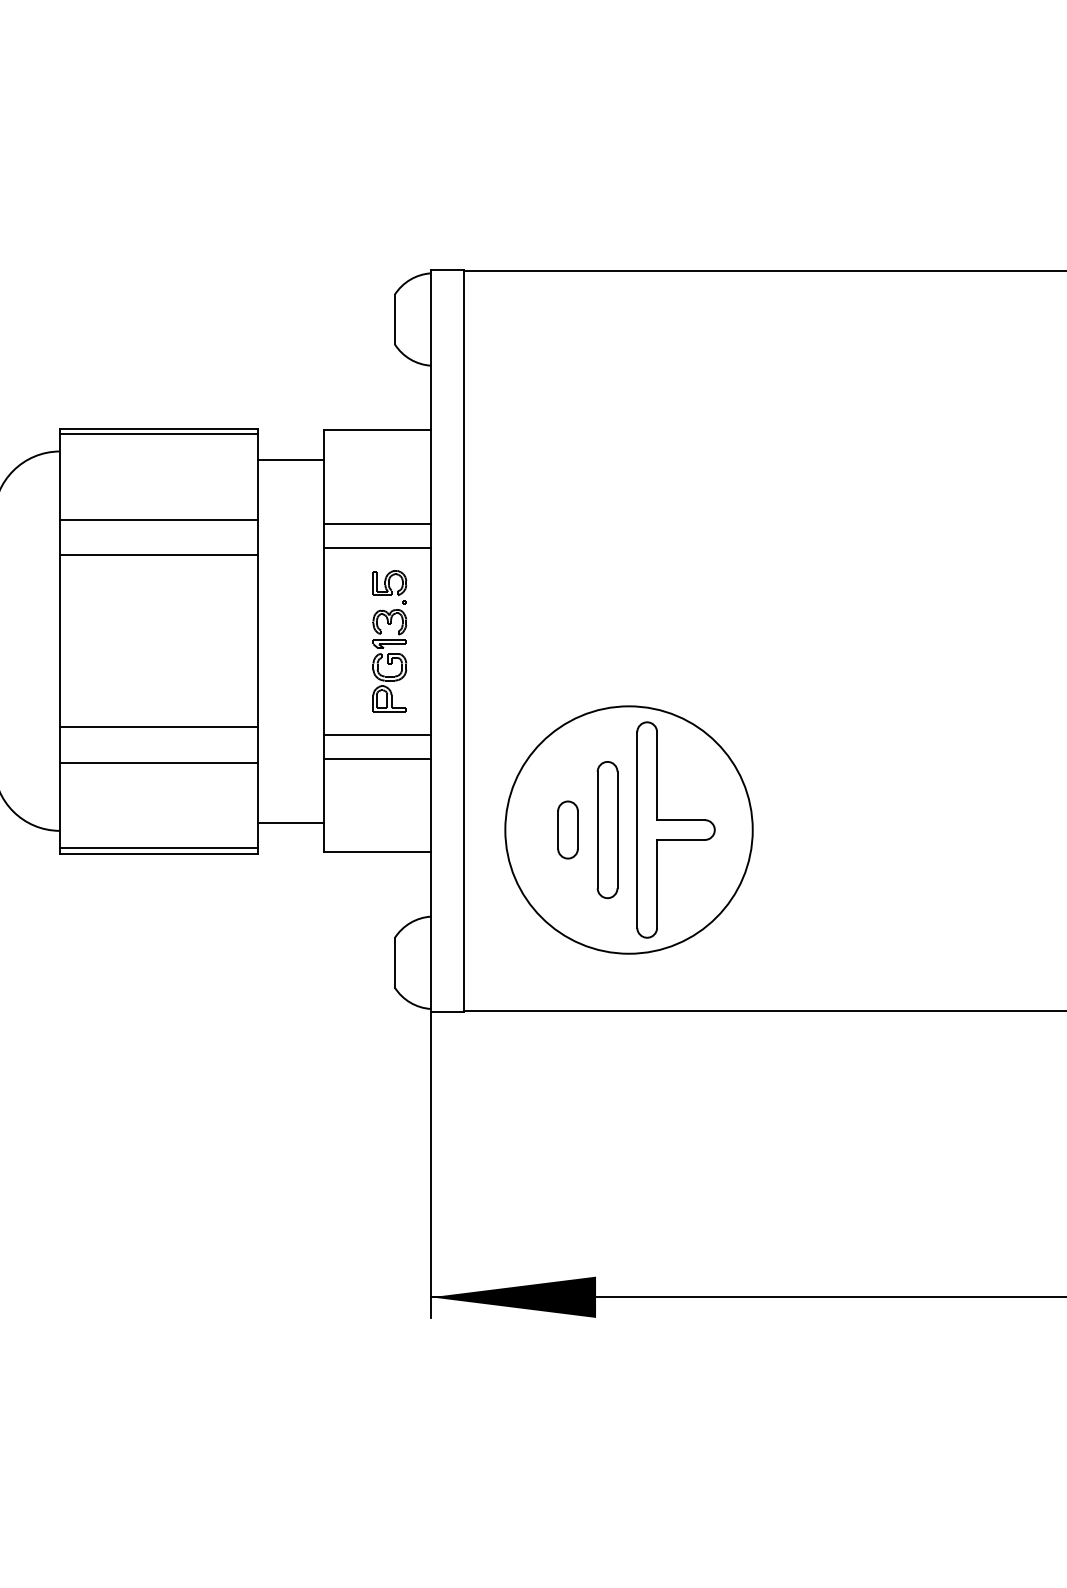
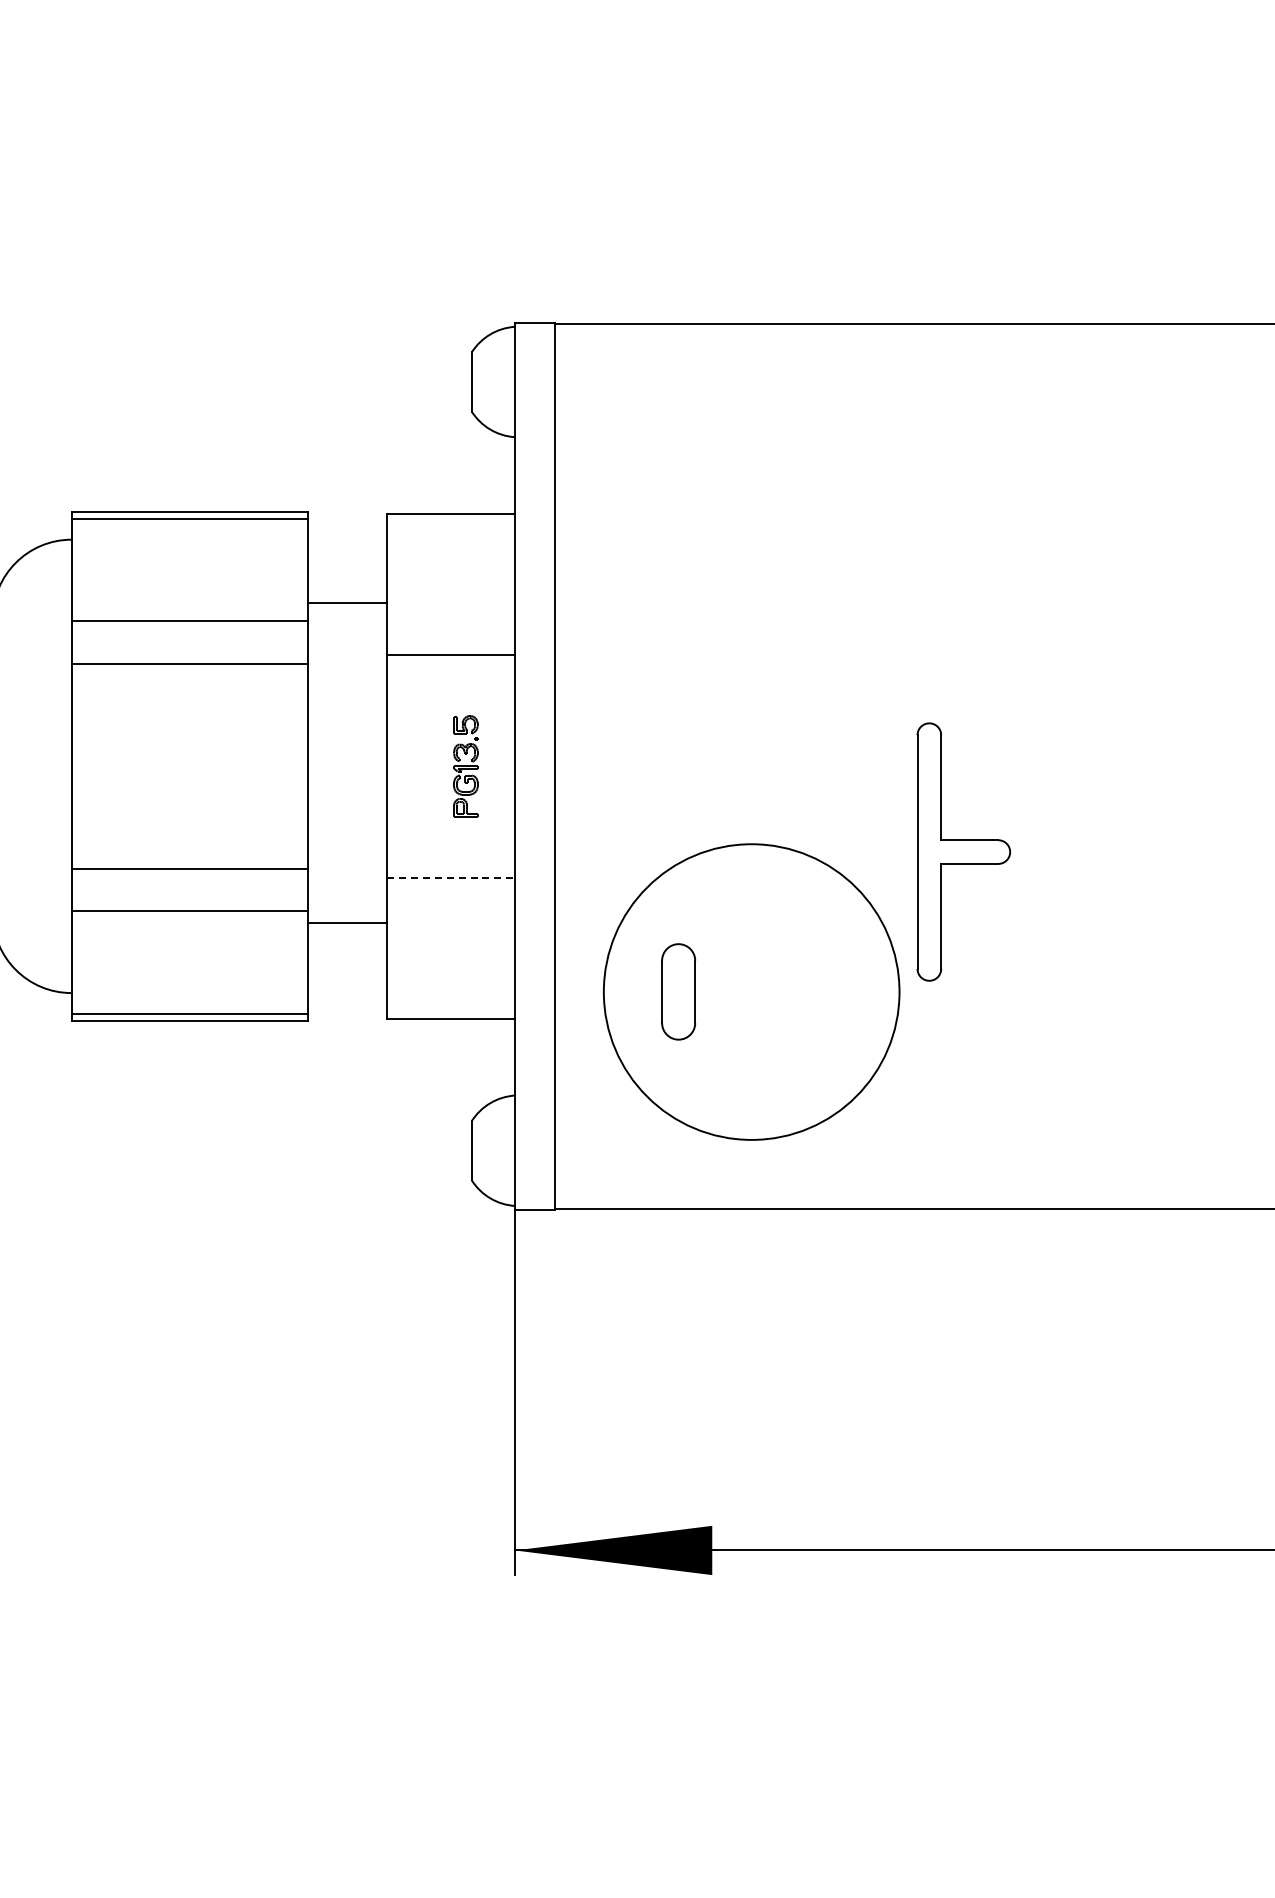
line: (290, 459) -> (347, 602), moved
line: (377, 523) -> (451, 625), removed
part: (389, 641) -> (465, 766), size x0.6
line: (377, 735) -> (451, 878), solid -> dashed
line: (377, 758) -> (451, 906), removed
line: (290, 822) -> (347, 923), moved
part: (607, 829) -> (725, 991), removed
part: (675, 829) -> (963, 851), moved
part: (567, 830) -> (678, 992), size x1.4

